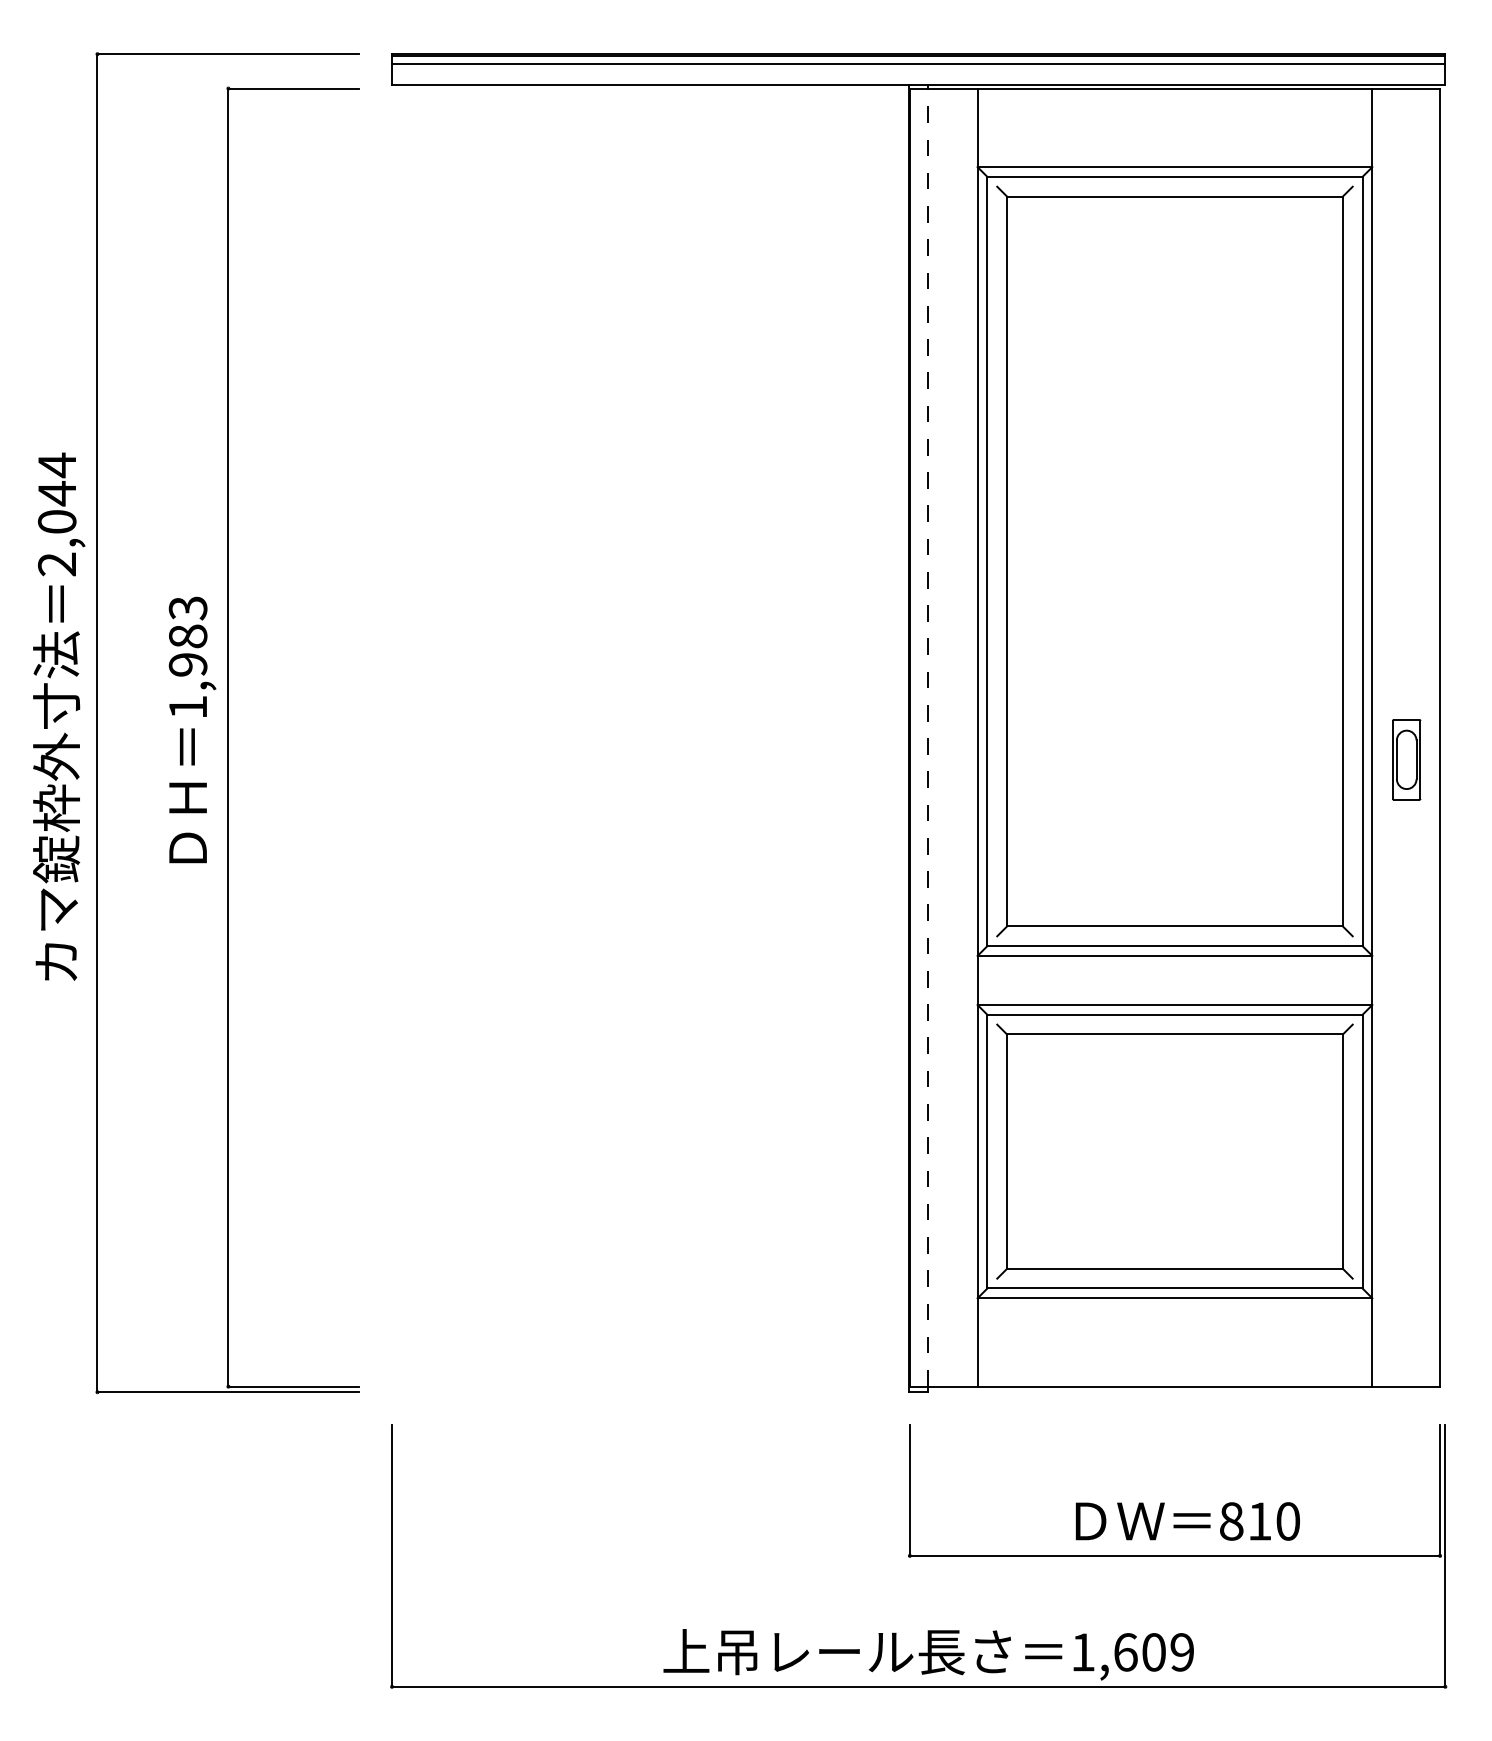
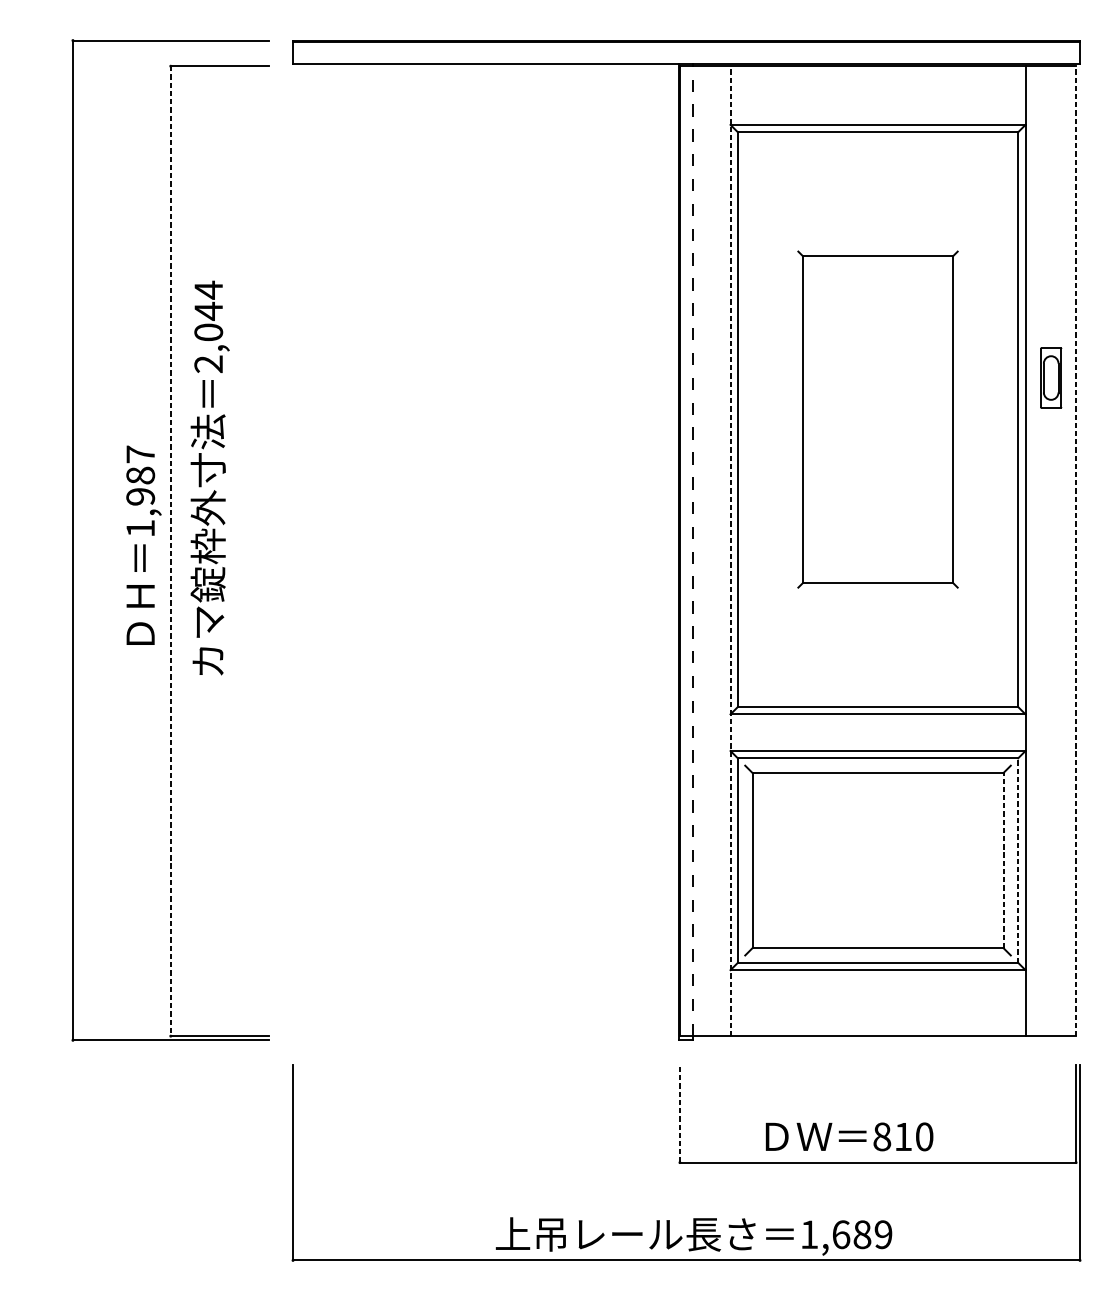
line: (918, 64) -> (686, 48), removed
part: (1174, 561) -> (877, 419), size x0.6
text: (187, 608) -> (140, 454), 1,983 -> 1,987
text: (59, 716) -> (210, 477), moved
line: (977, 737) -> (730, 551), solid -> dashed
line: (1440, 737) -> (1076, 551), solid -> dashed
line: (228, 738) -> (170, 551), solid -> dashed
part: (1406, 759) -> (1051, 377), moved
line: (1342, 1151) -> (1003, 860), solid -> dashed
line: (1362, 1151) -> (1018, 860), solid -> dashed
line: (909, 1489) -> (679, 1113), solid -> dashed
text: (1187, 1521) -> (849, 1136), moved
text: (1153, 1652) -> (861, 1234), 1,609 -> 1,689

